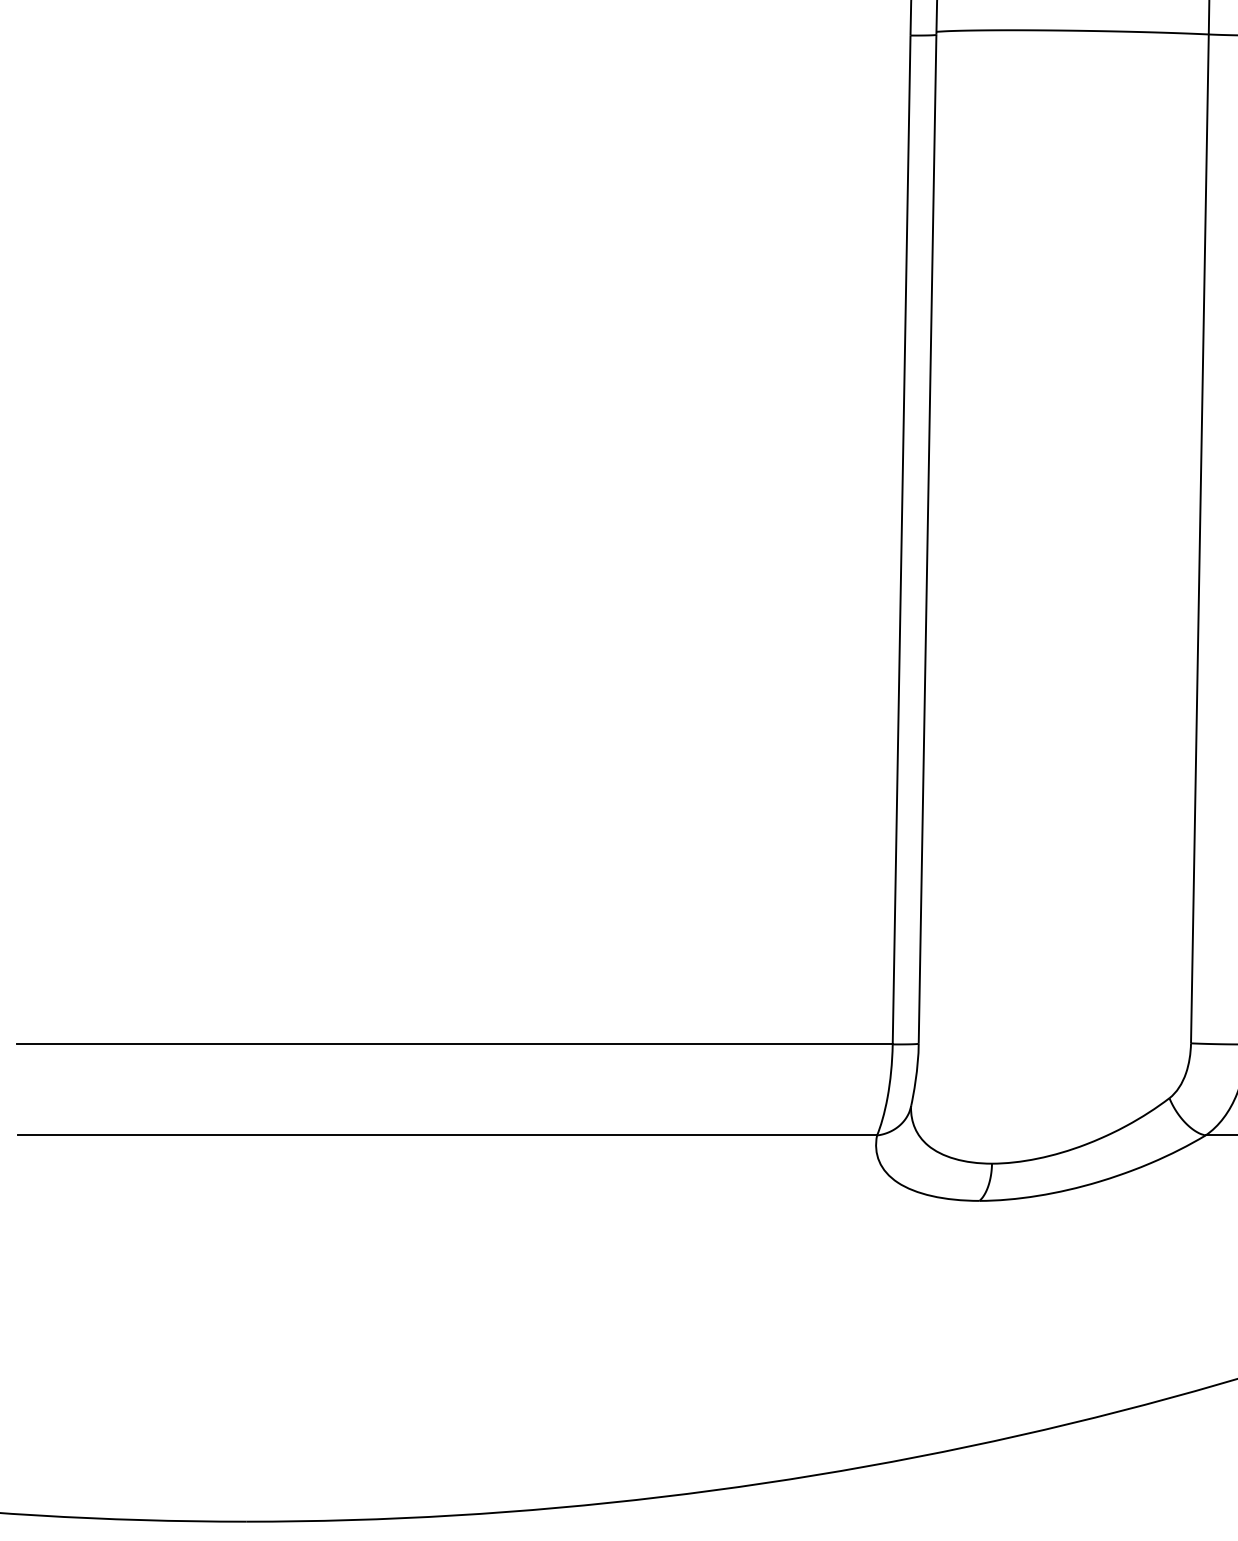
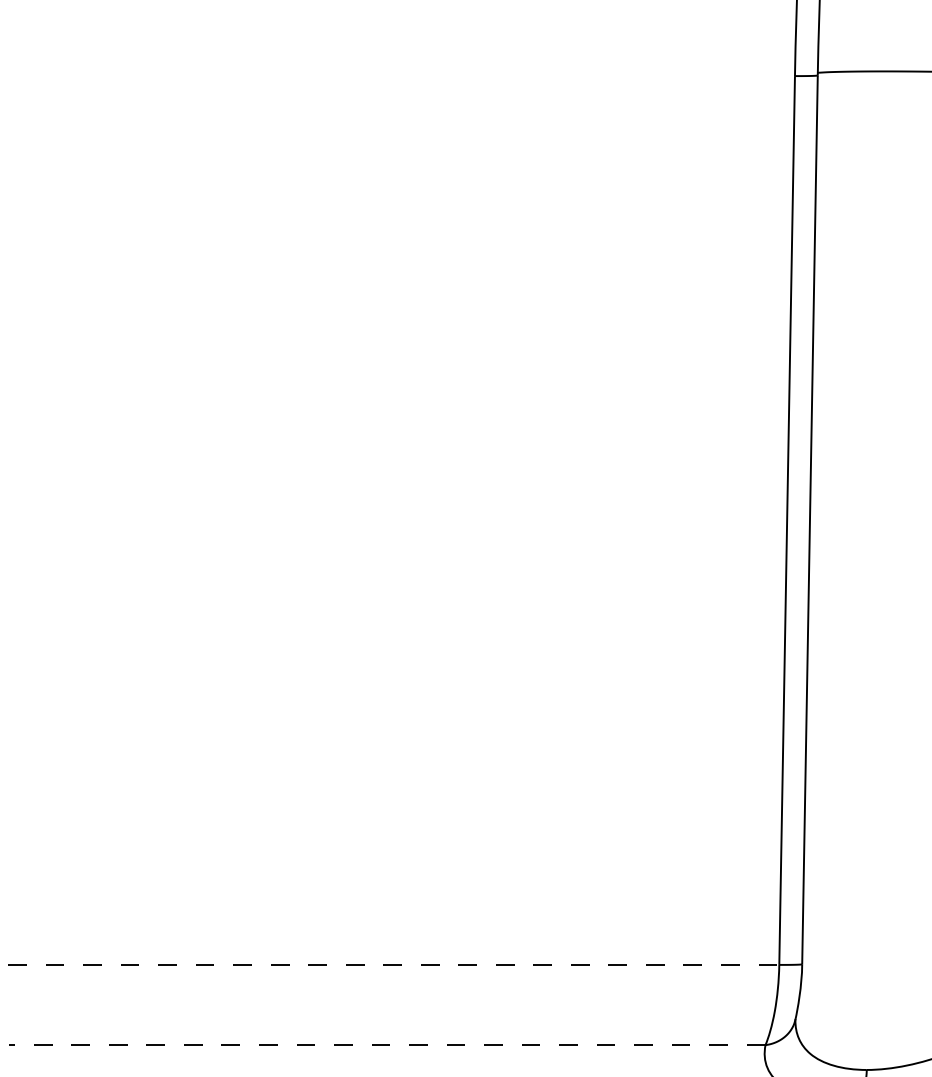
line: (455, 1044) -> (394, 964), solid -> dashed
line: (447, 1135) -> (387, 1045), solid -> dashed

